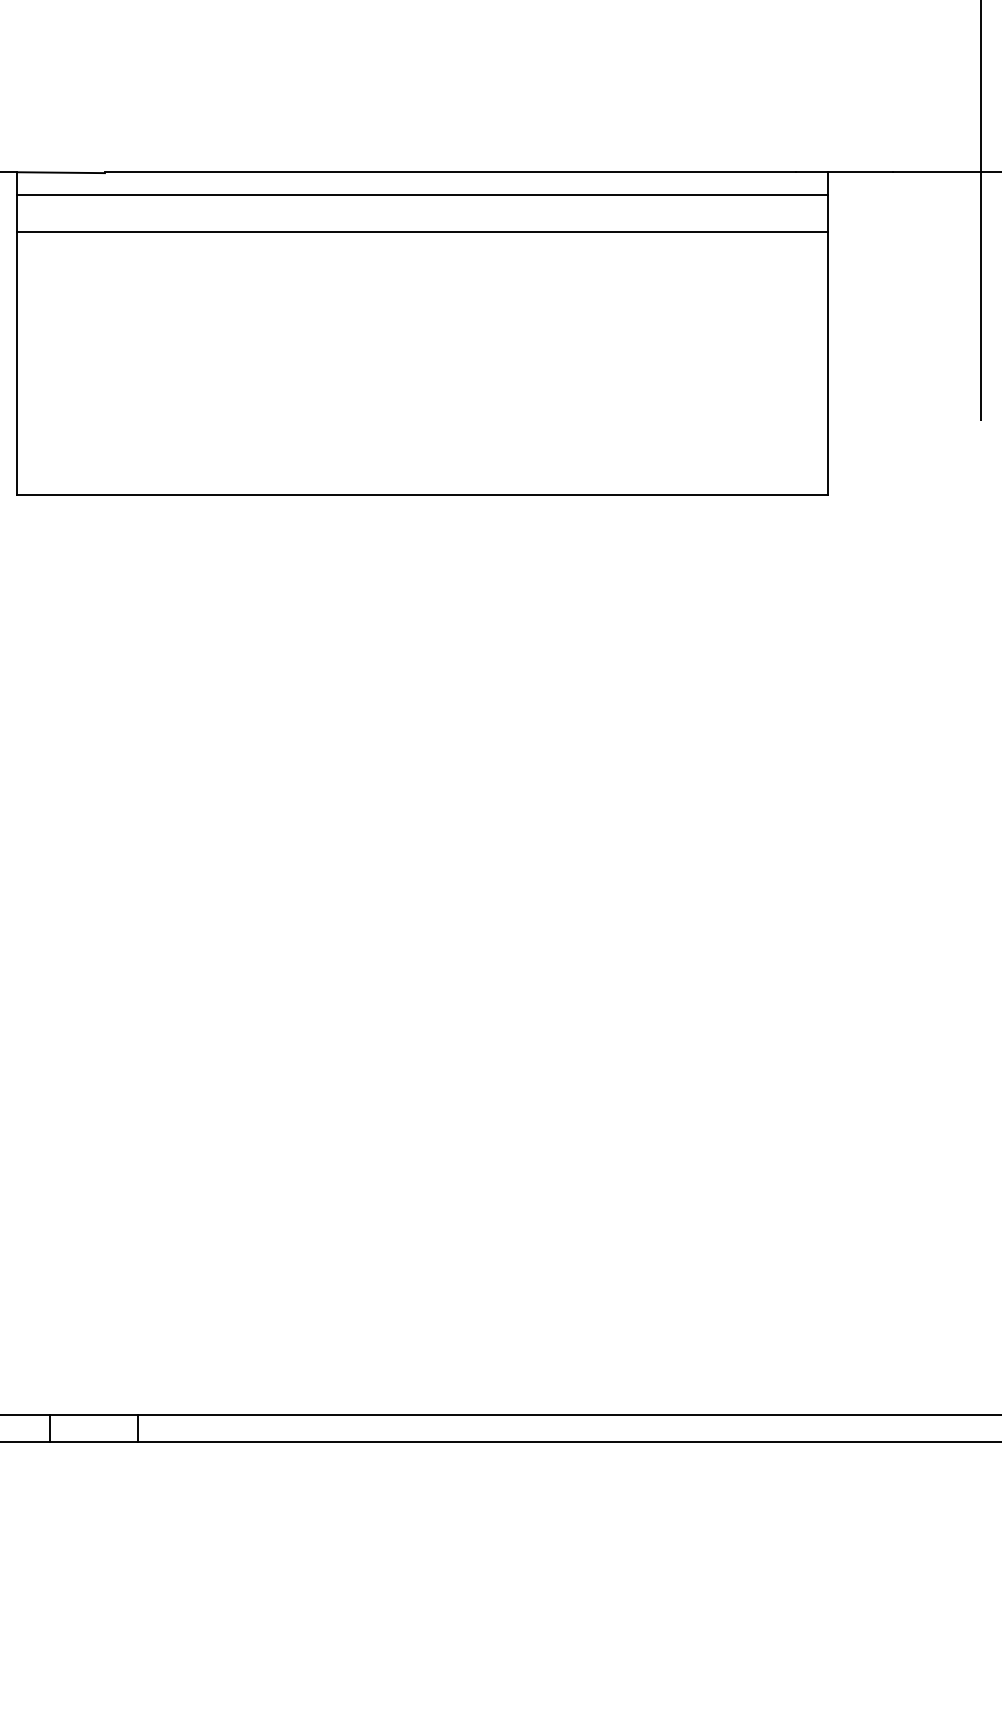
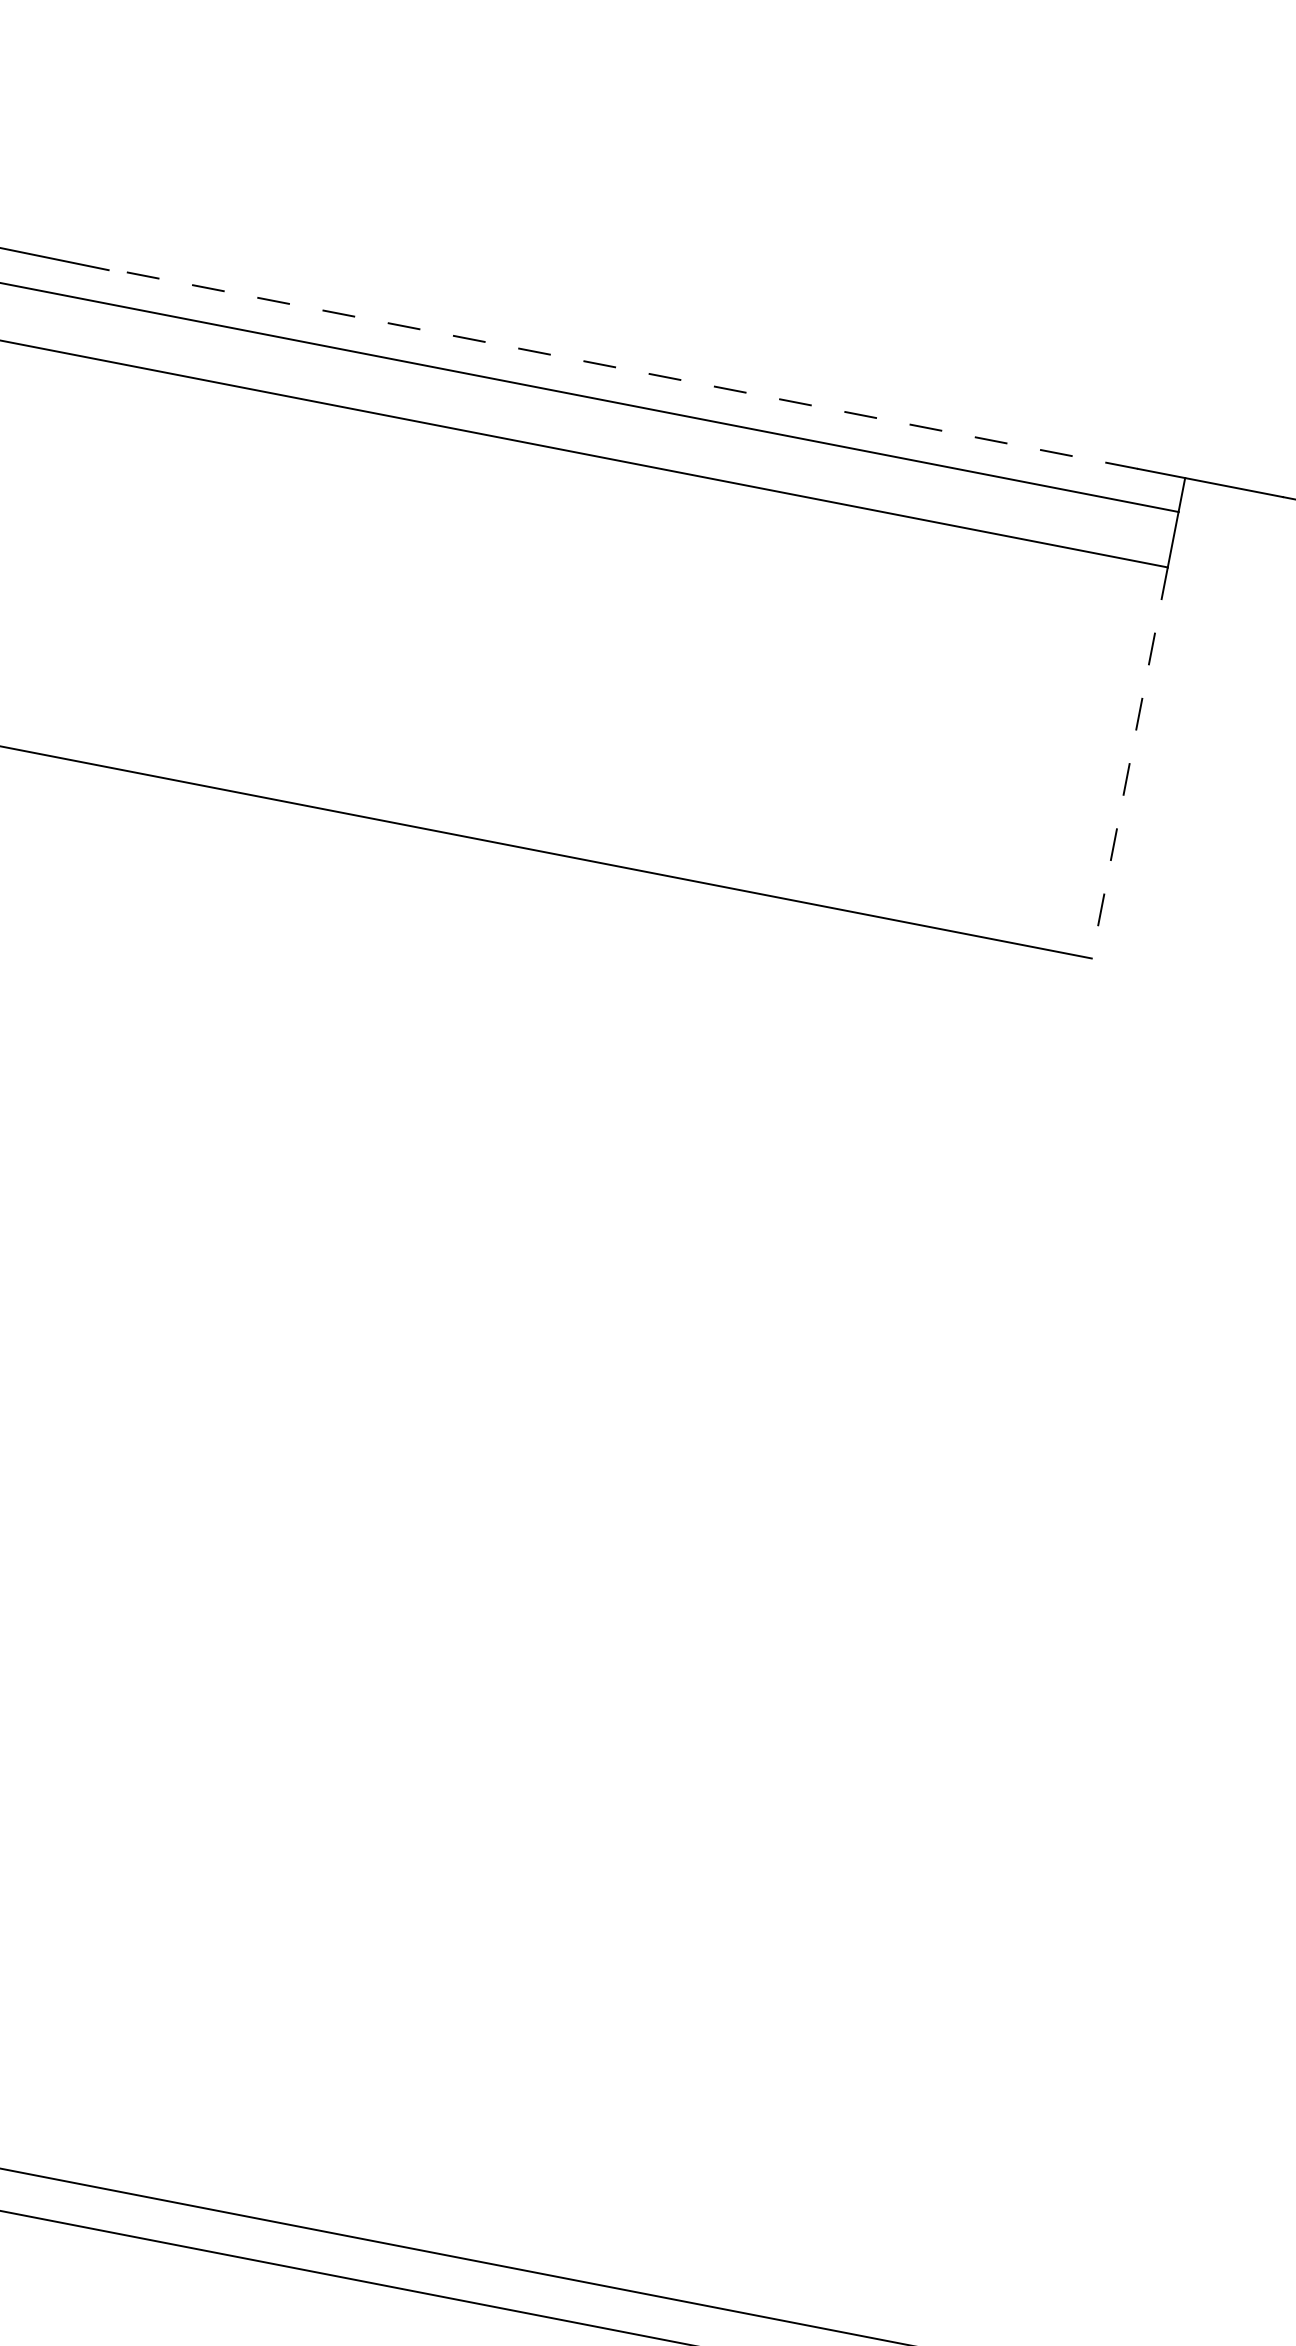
line: (449, 172) -> (621, 368), solid -> dashed
line: (827, 364) -> (1129, 764), solid -> dashed

